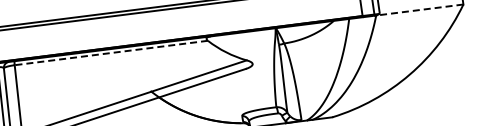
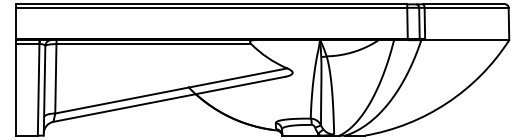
line: (420, 10) -> (465, 40), dashed -> solid
line: (111, 53) -> (153, 44), dashed -> solid

